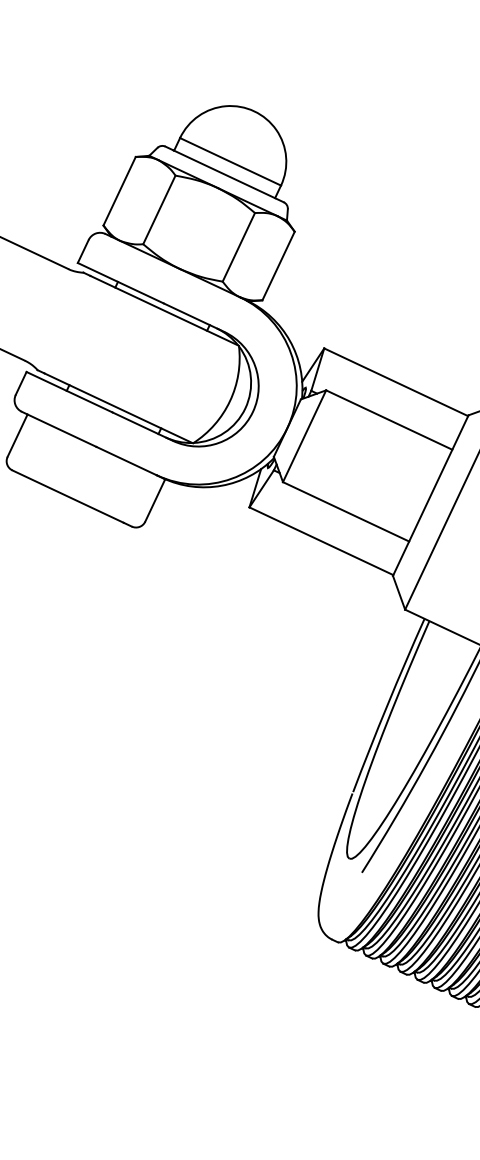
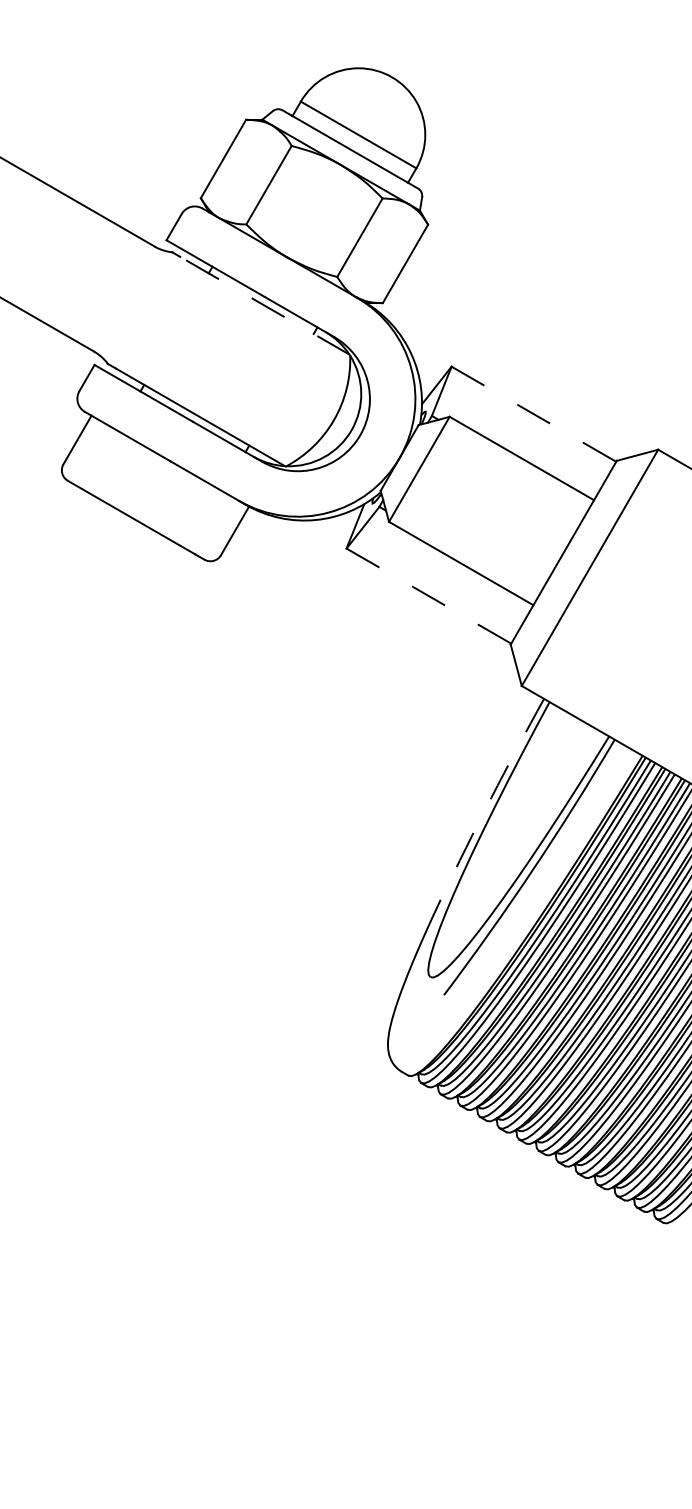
line: (164, 310) -> (264, 305), solid -> dashed
line: (396, 382) -> (534, 414), solid -> dashed
line: (321, 541) -> (429, 596), solid -> dashed
arc: (387, 704) -> (491, 797), solid -> dashed

